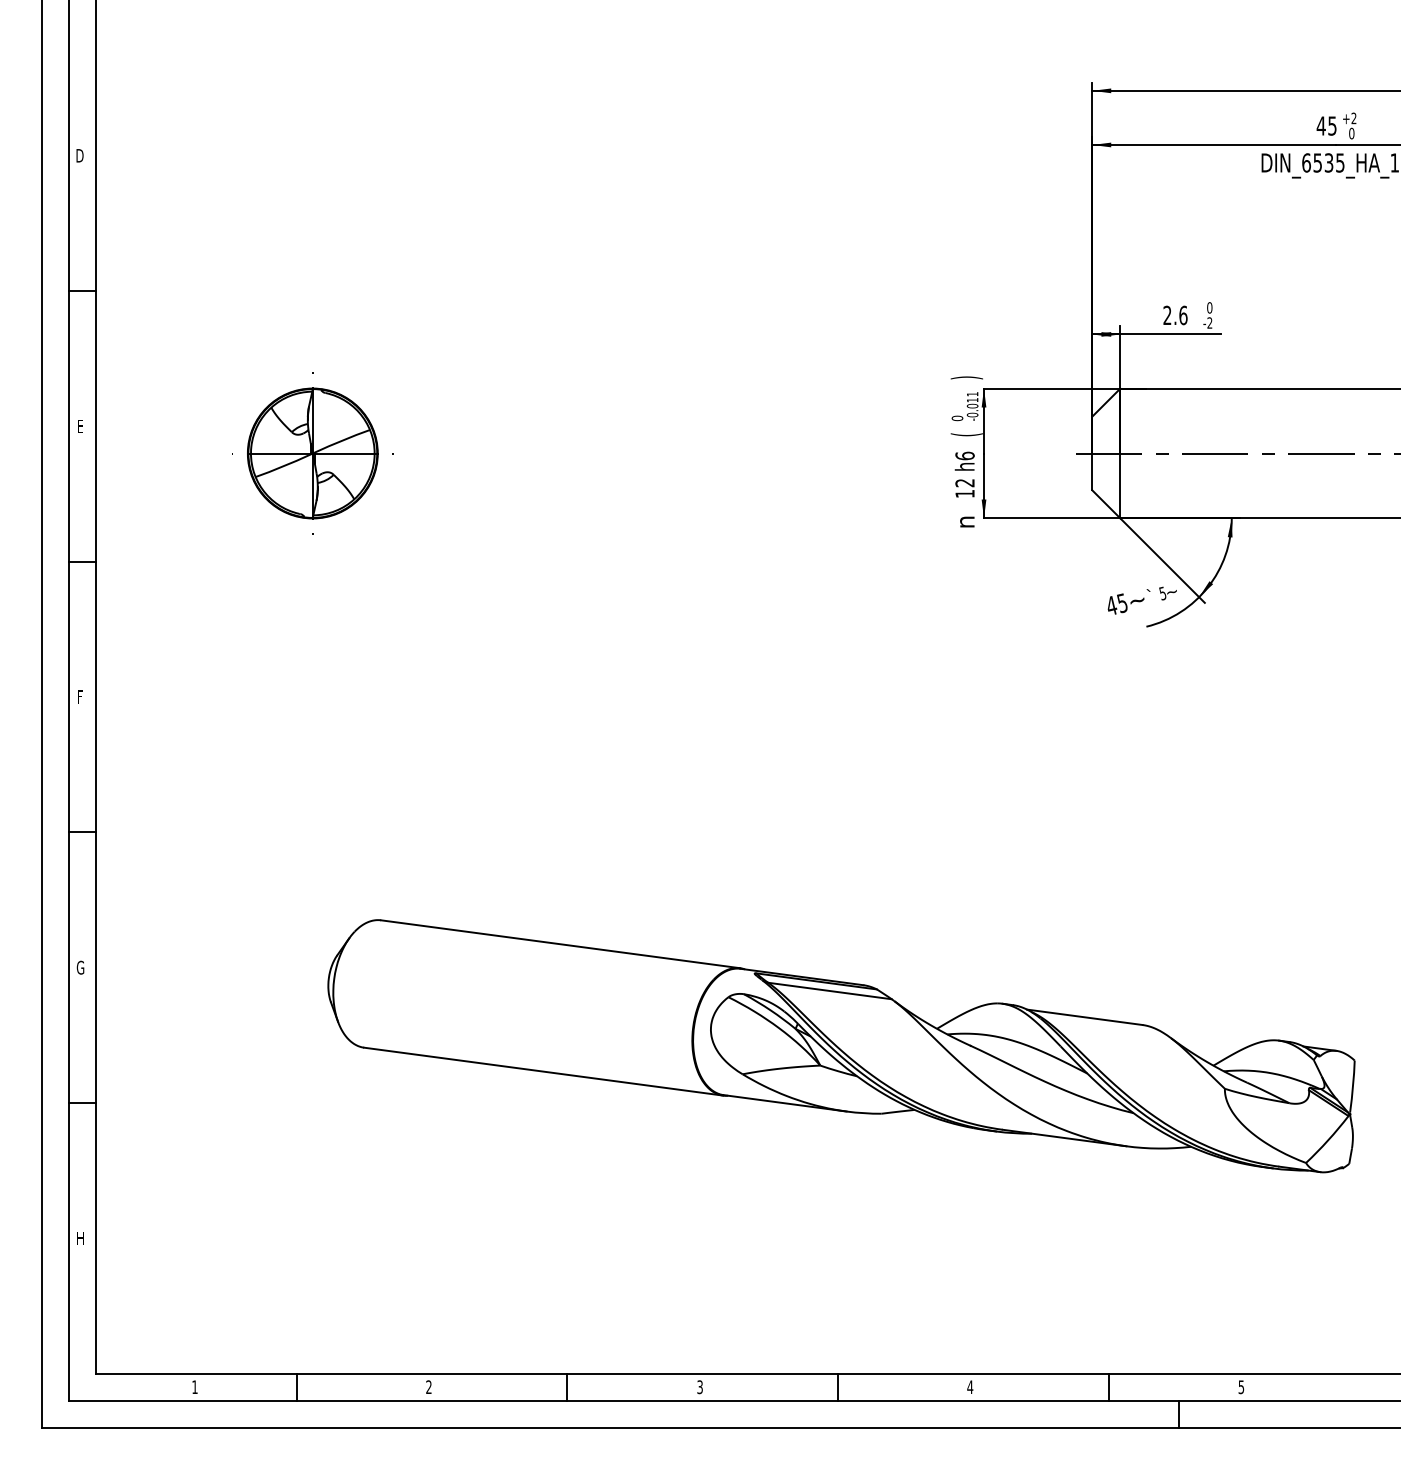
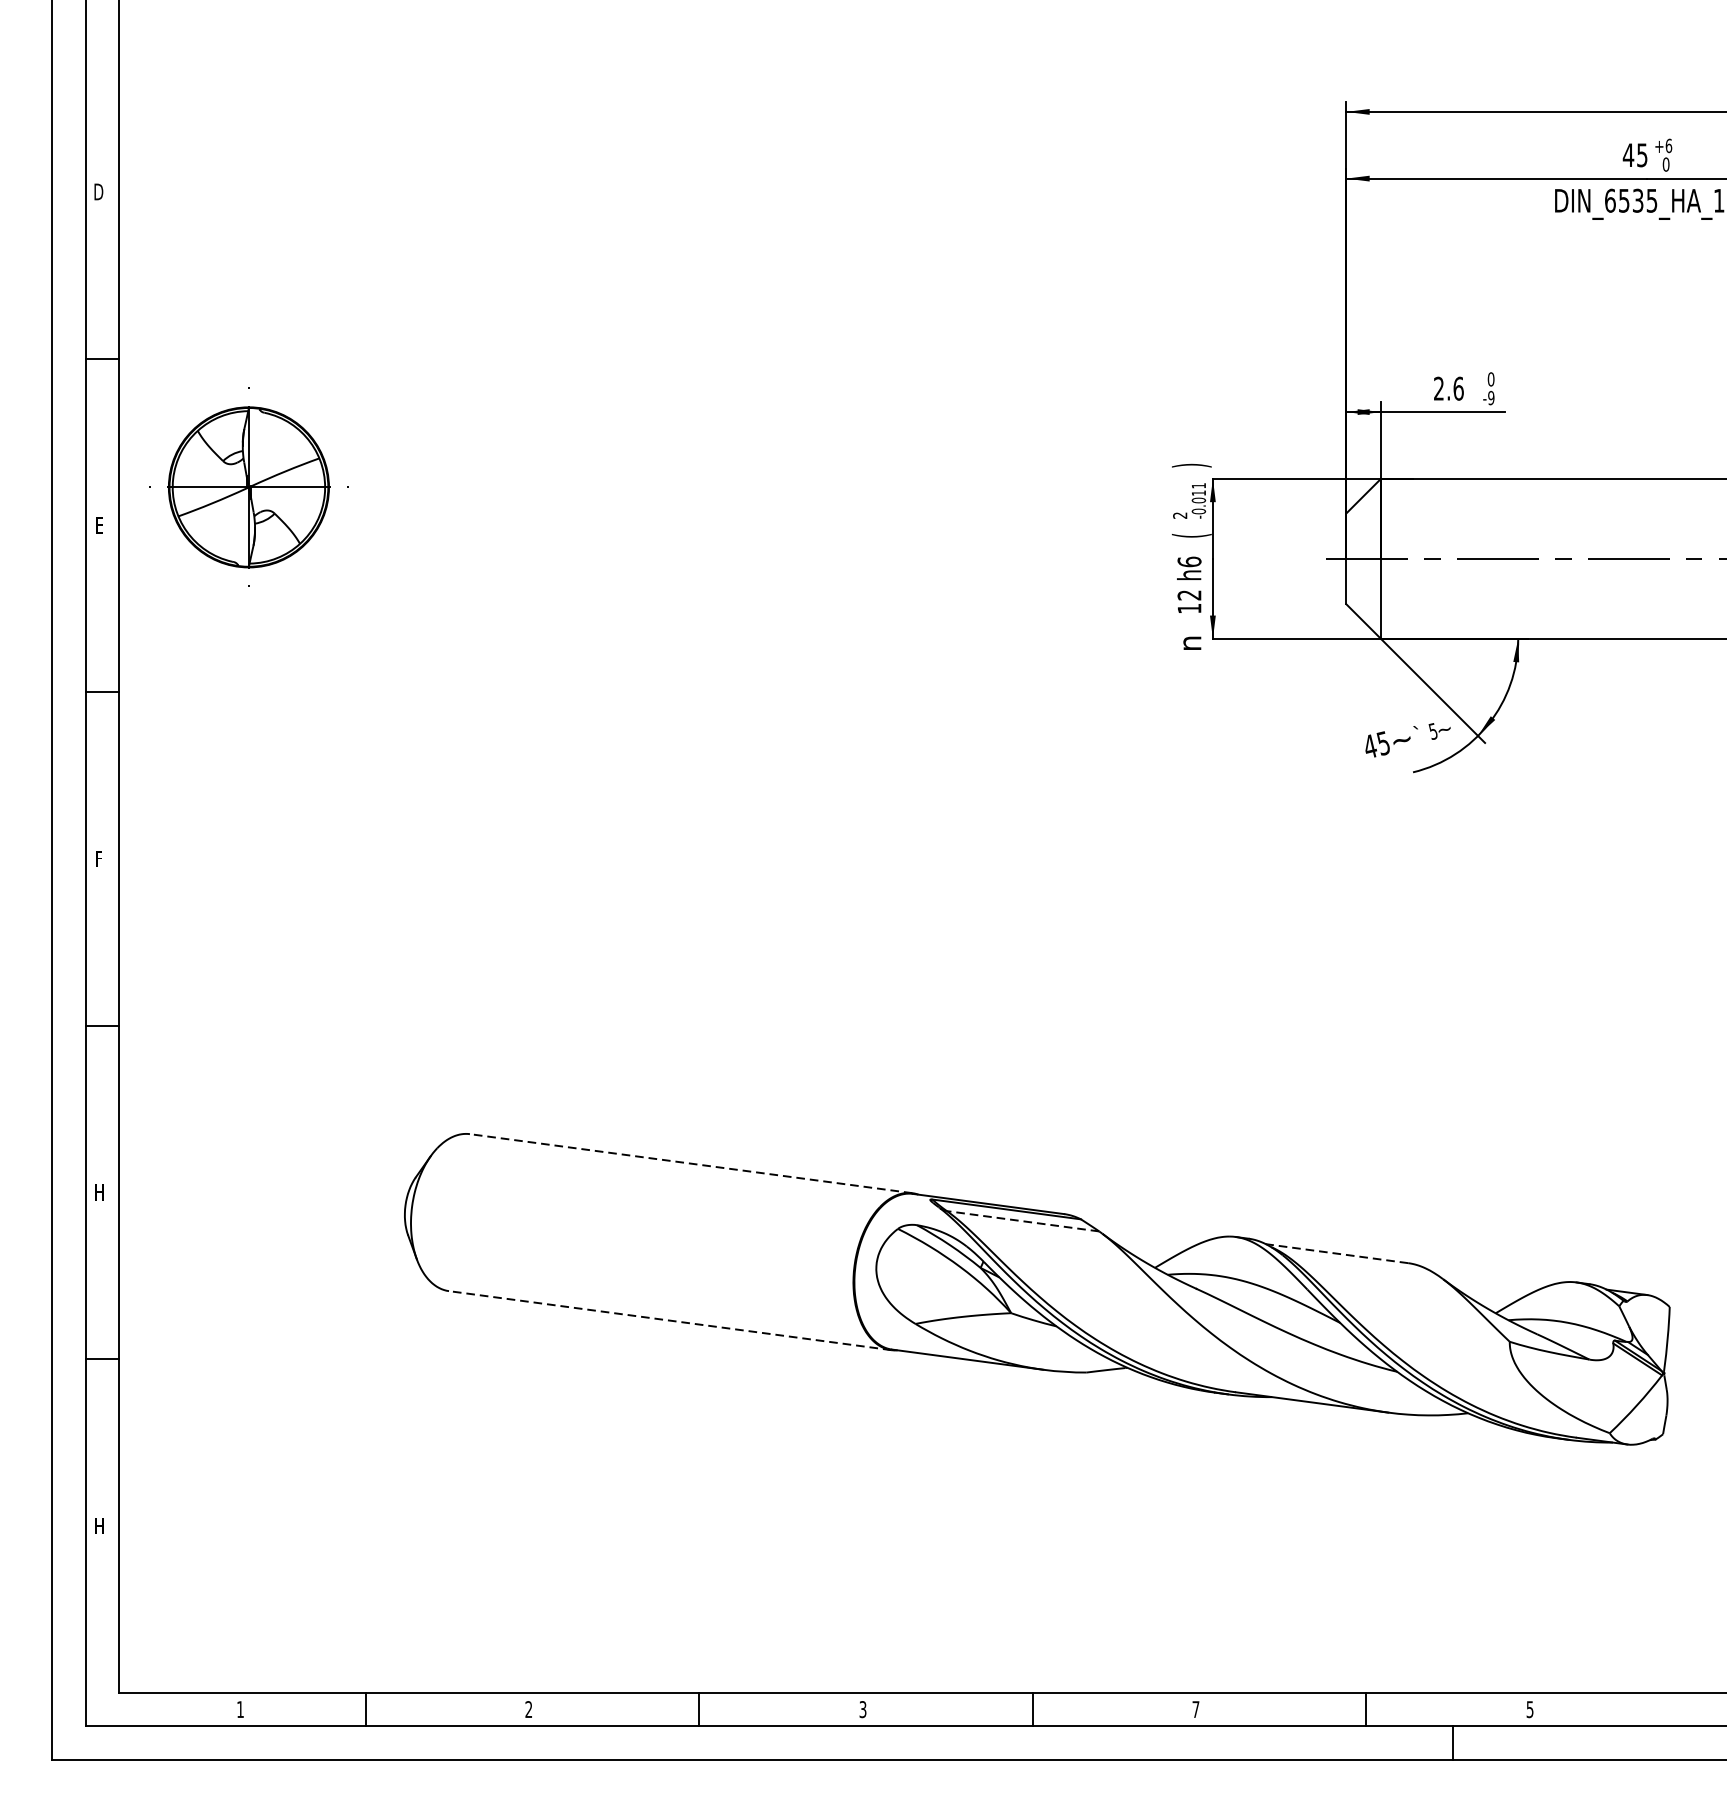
text: (1353, 118) -> (1668, 145), +2 -> +6
text: (1209, 322) -> (1490, 397), -2 -> -9
text: (957, 418) -> (1180, 515), 0 -> 2
part: (312, 453) -> (248, 487), moved
line: (560, 944) -> (690, 1163), solid -> dashed
text: (80, 967) -> (99, 1192), G -> H
line: (829, 990) -> (1022, 1220), solid -> dashed
line: (1084, 1017) -> (1336, 1253), solid -> dashed
line: (543, 1071) -> (670, 1320), solid -> dashed
text: (970, 1386) -> (1196, 1708), 4 -> 7

